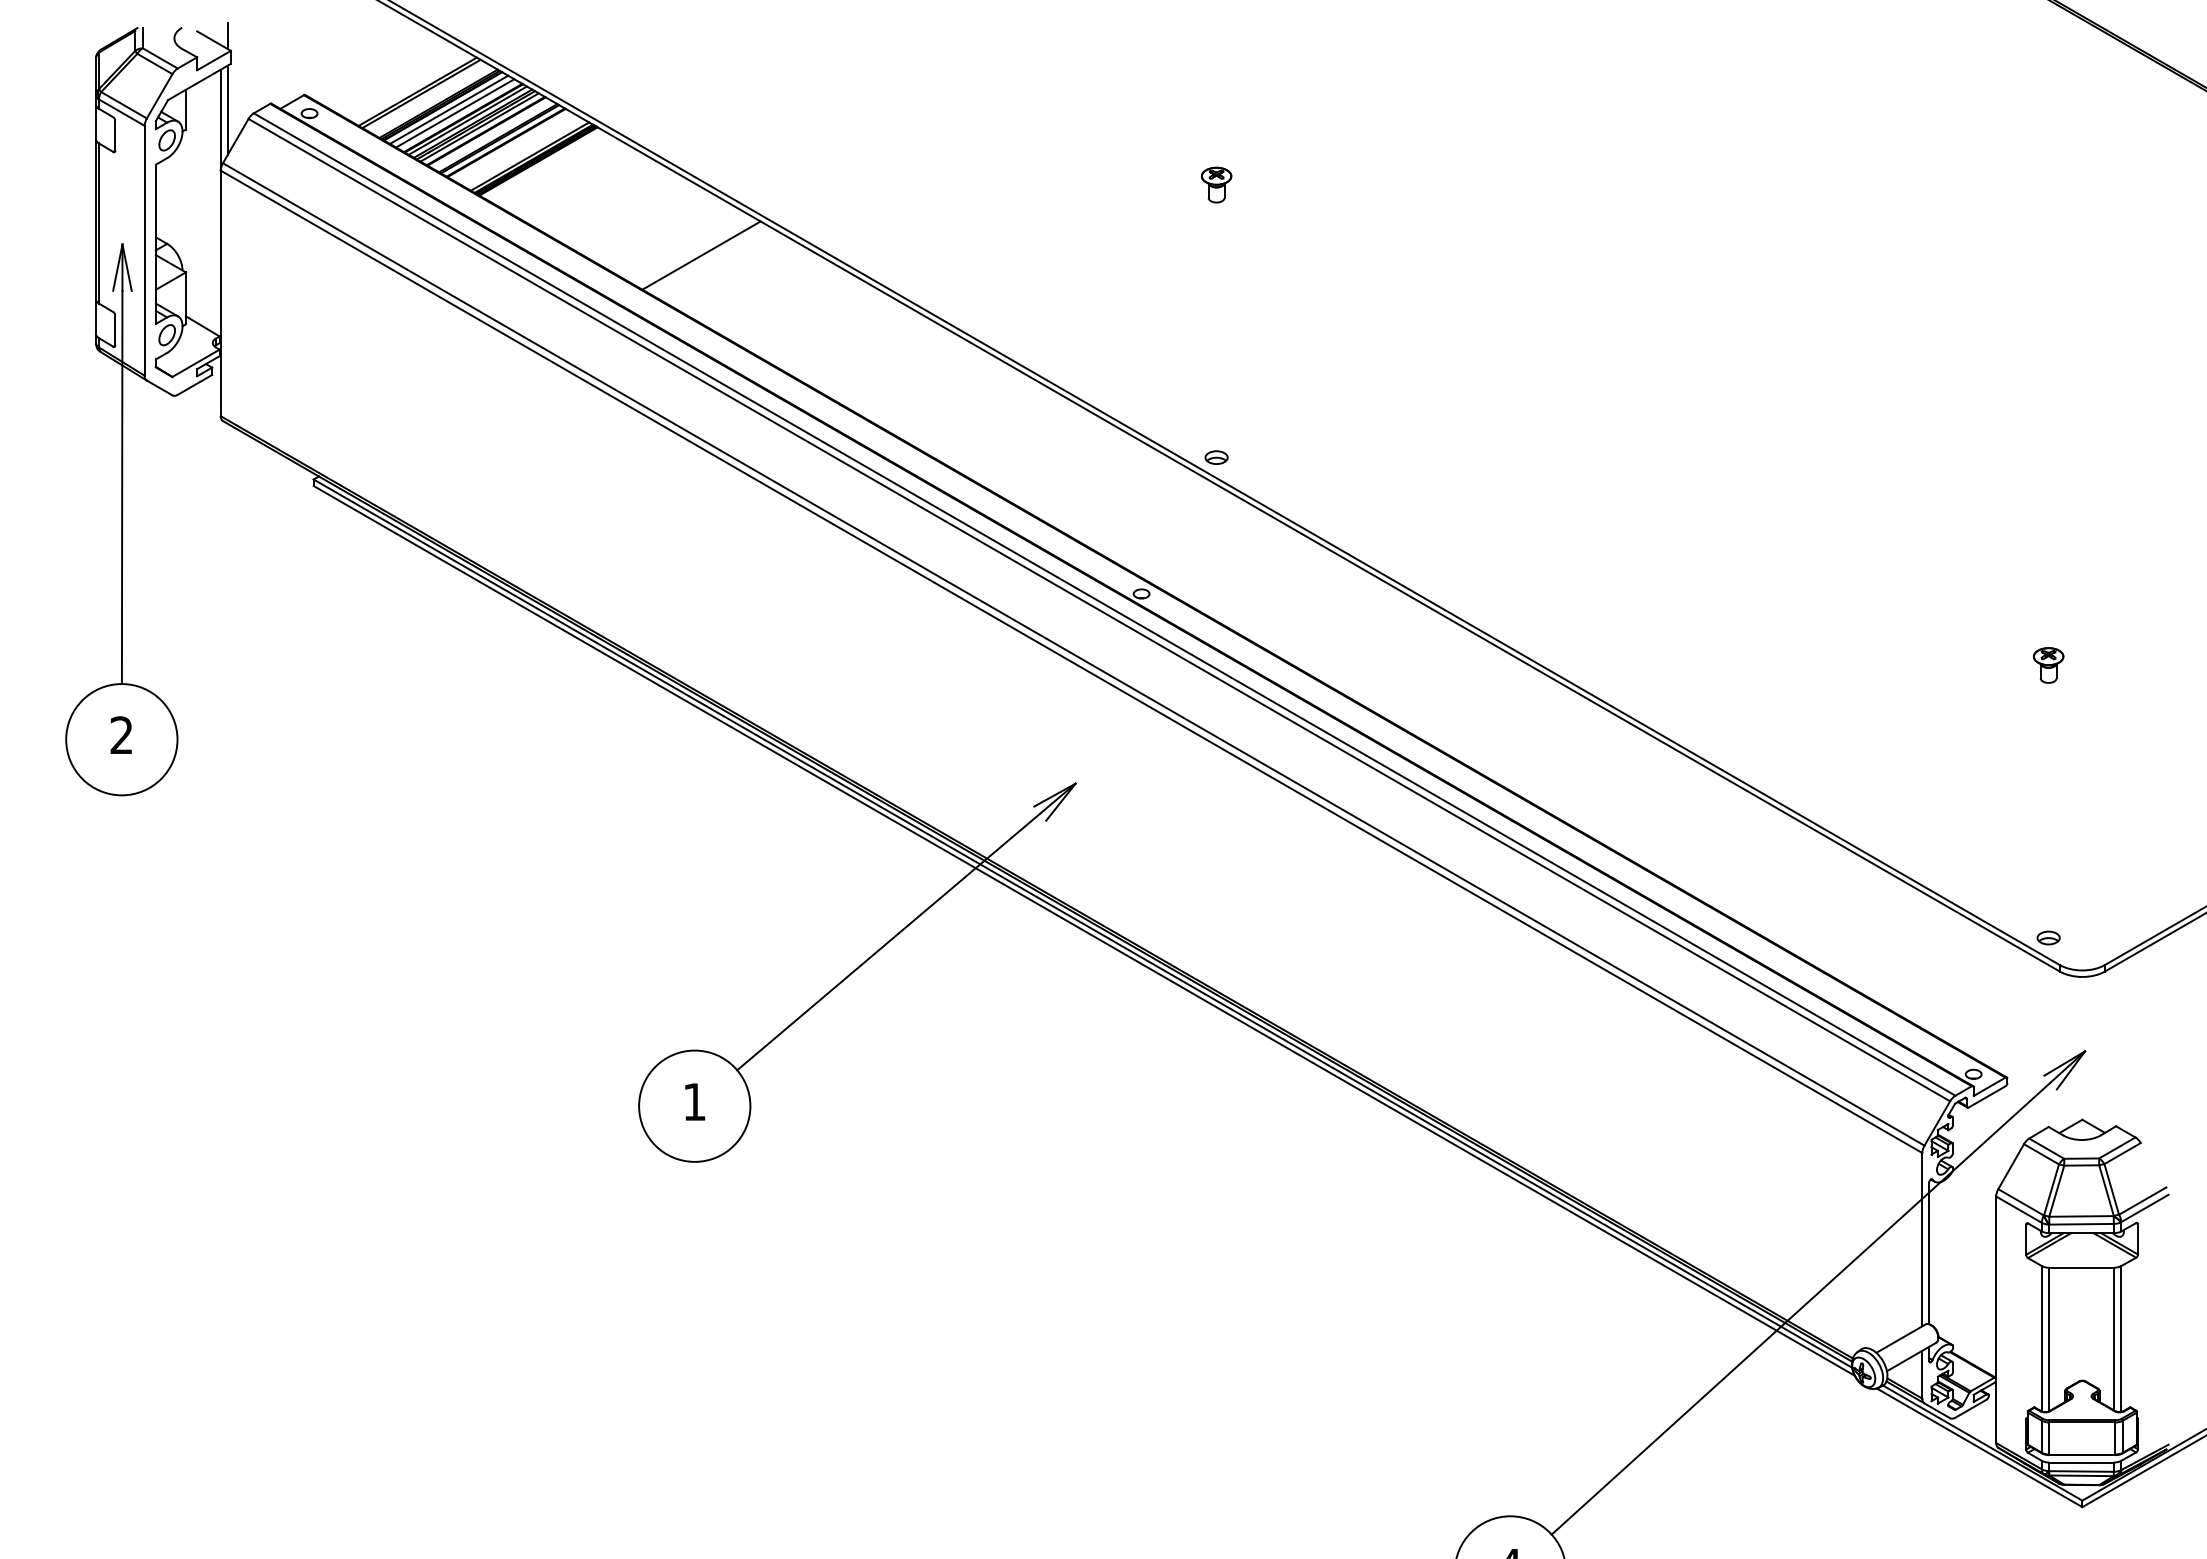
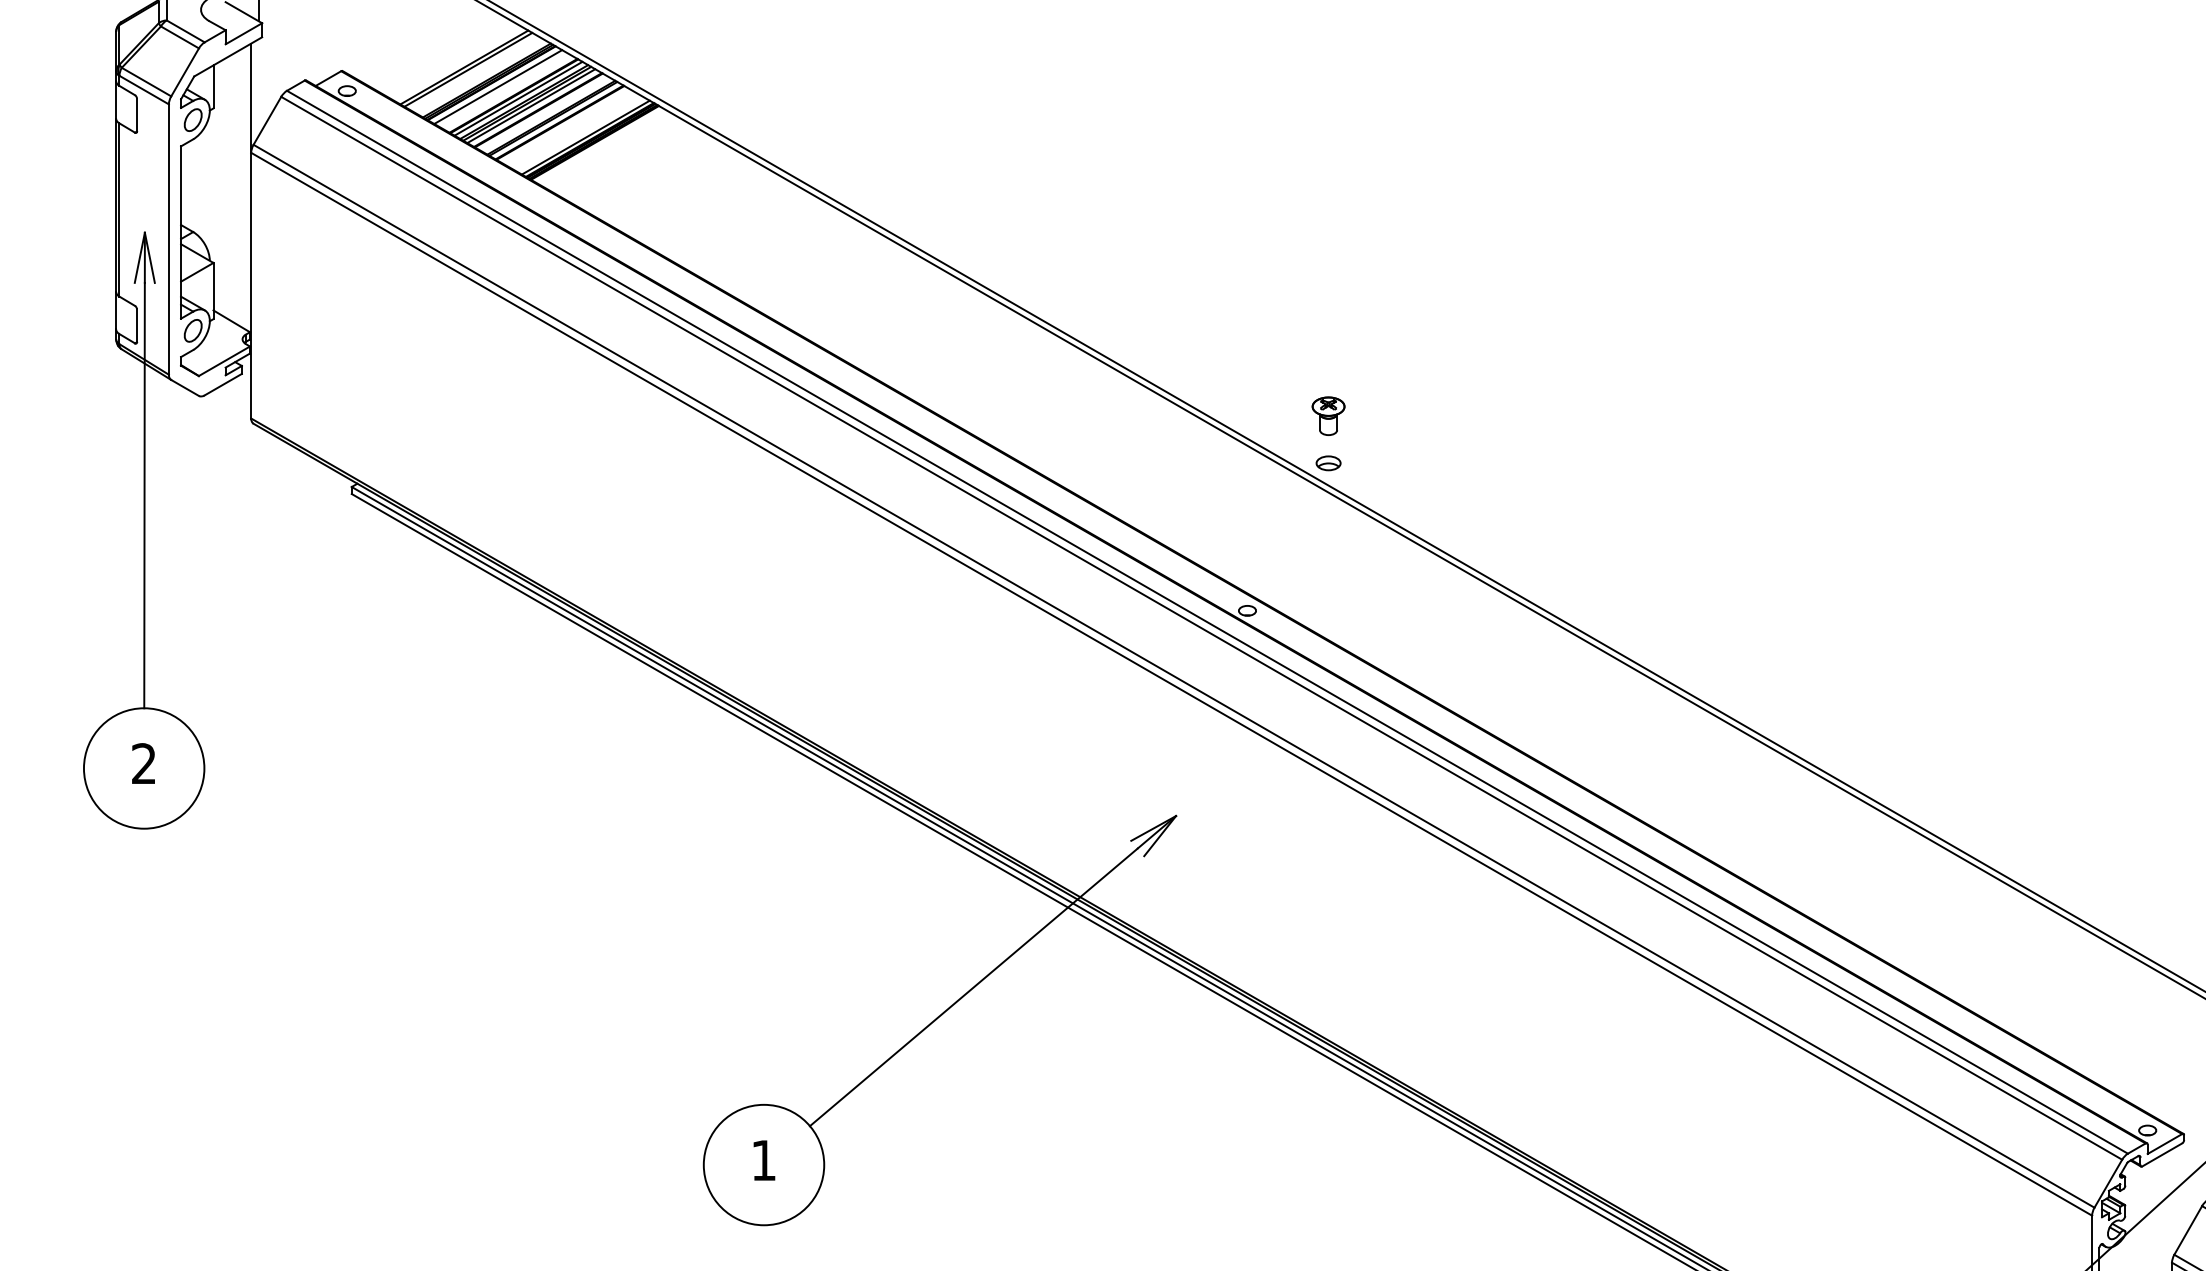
line: (227, 110) -> (258, 87), removed
line: (455, 113) -> (505, 91), removed
part: (1216, 184) -> (1328, 415), moved
line: (701, 255) -> (771, 244), removed

